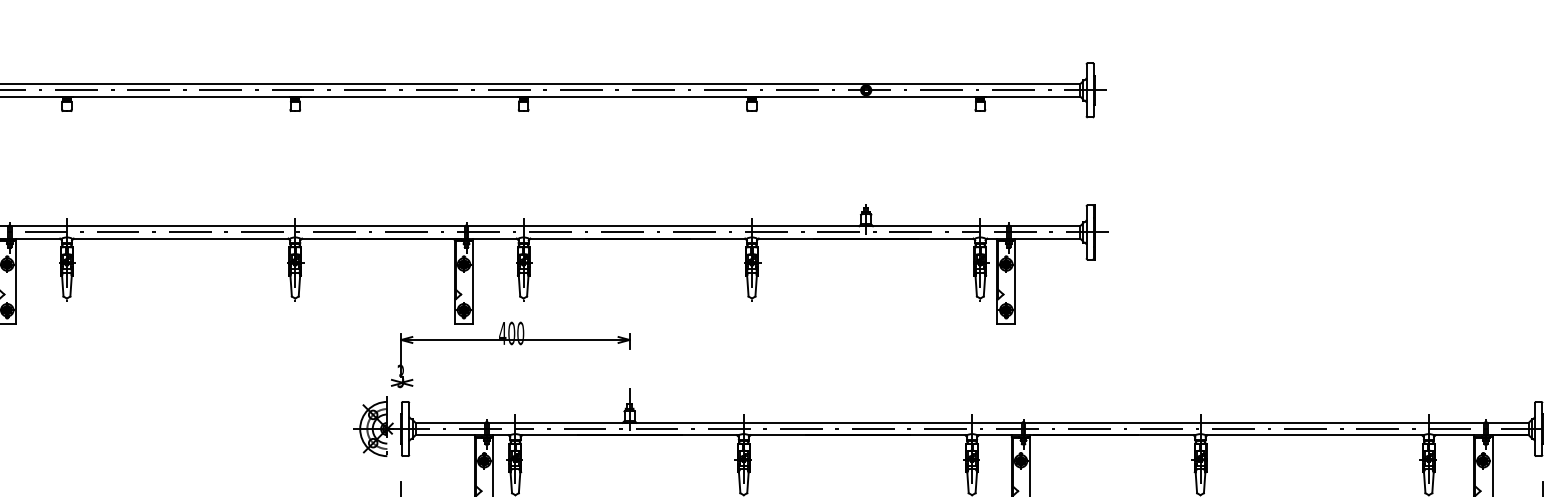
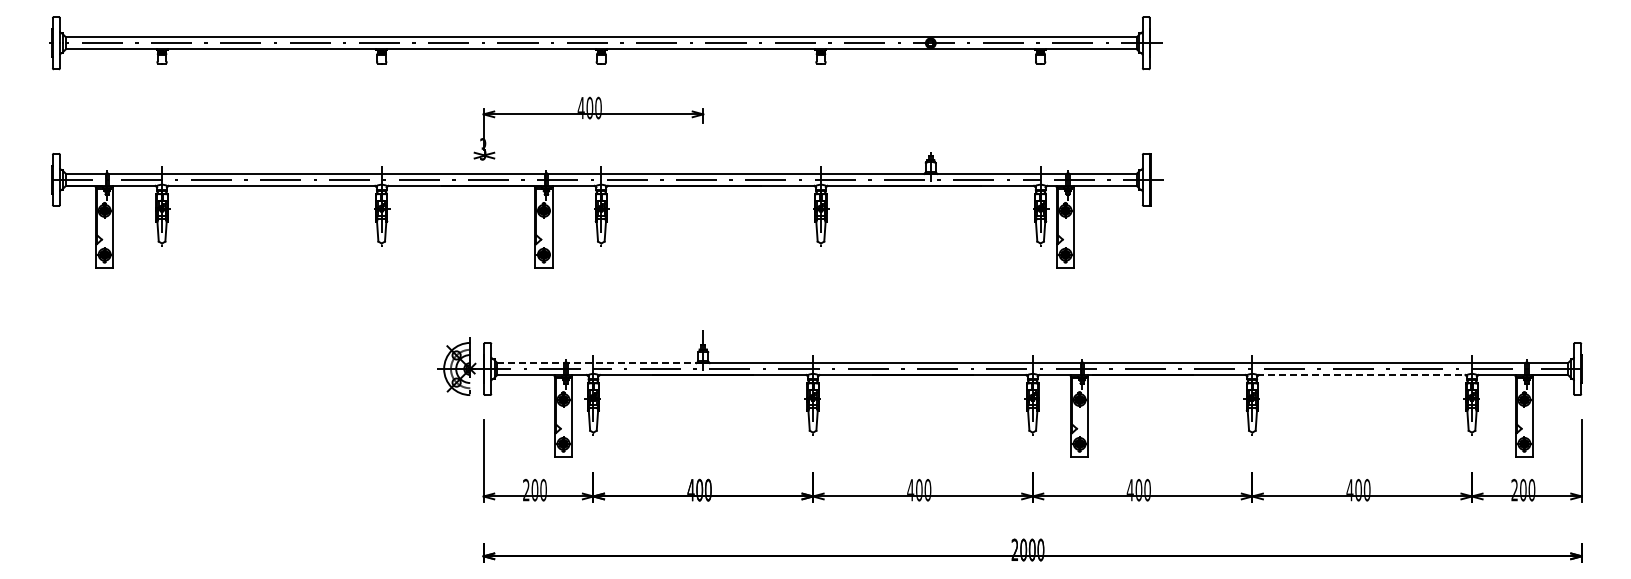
part: (511, 345) -> (589, 119), moved
line: (522, 423) -> (600, 363), solid -> dashed
line: (1315, 434) -> (1362, 374), solid -> dashed

